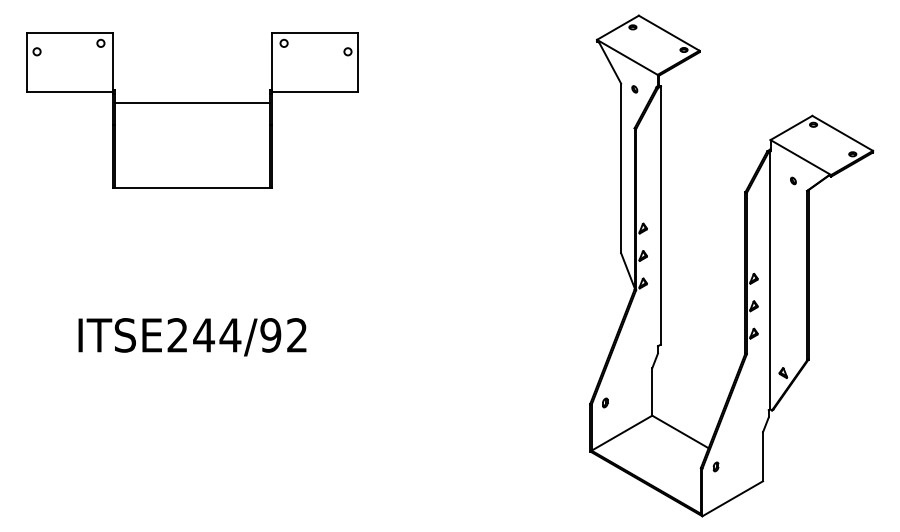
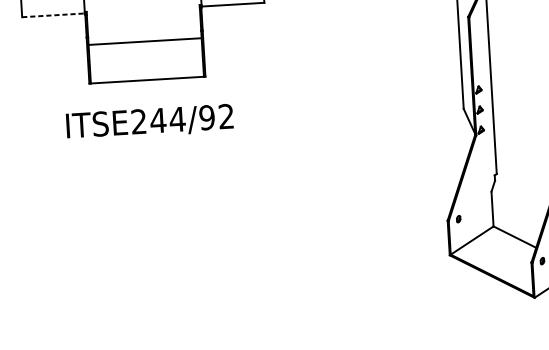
line: (69, 92) -> (53, 15), solid -> dashed
line: (192, 102) -> (145, 41), moved
text: (192, 337) -> (149, 122), moved

